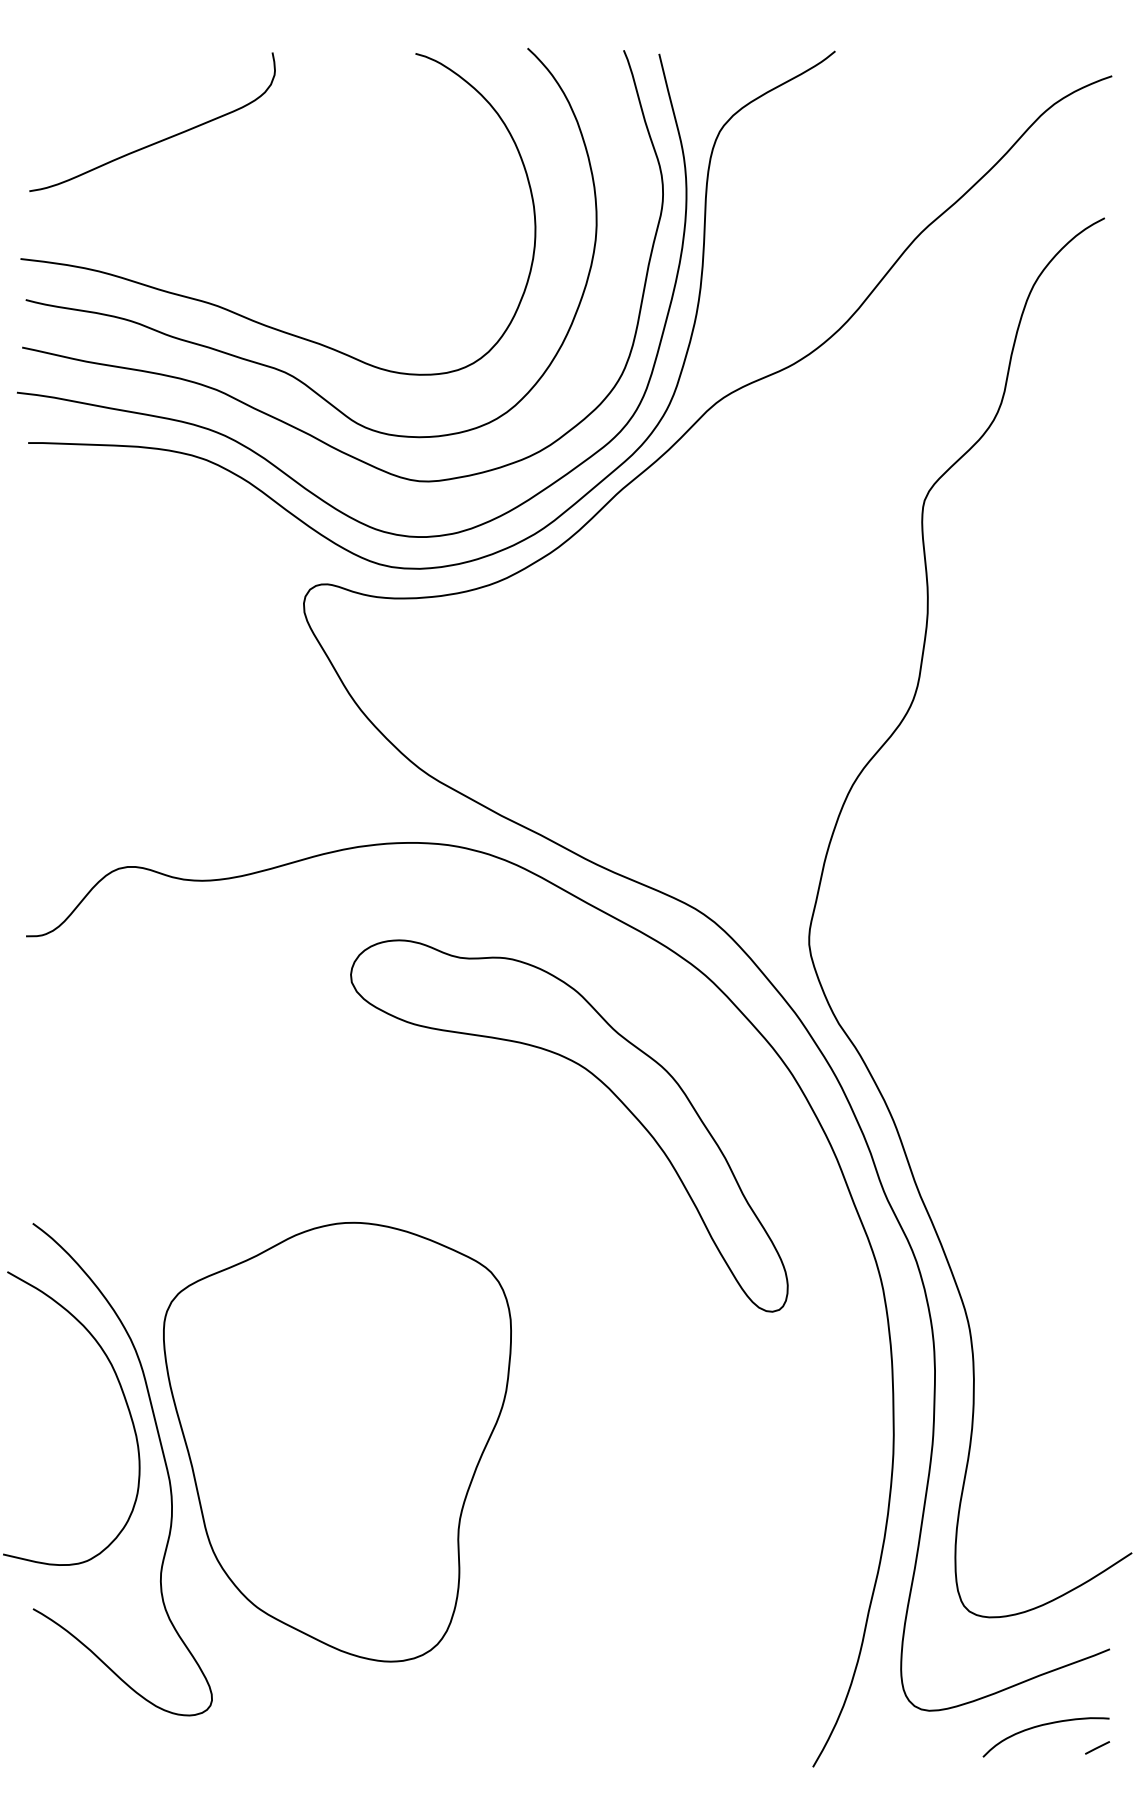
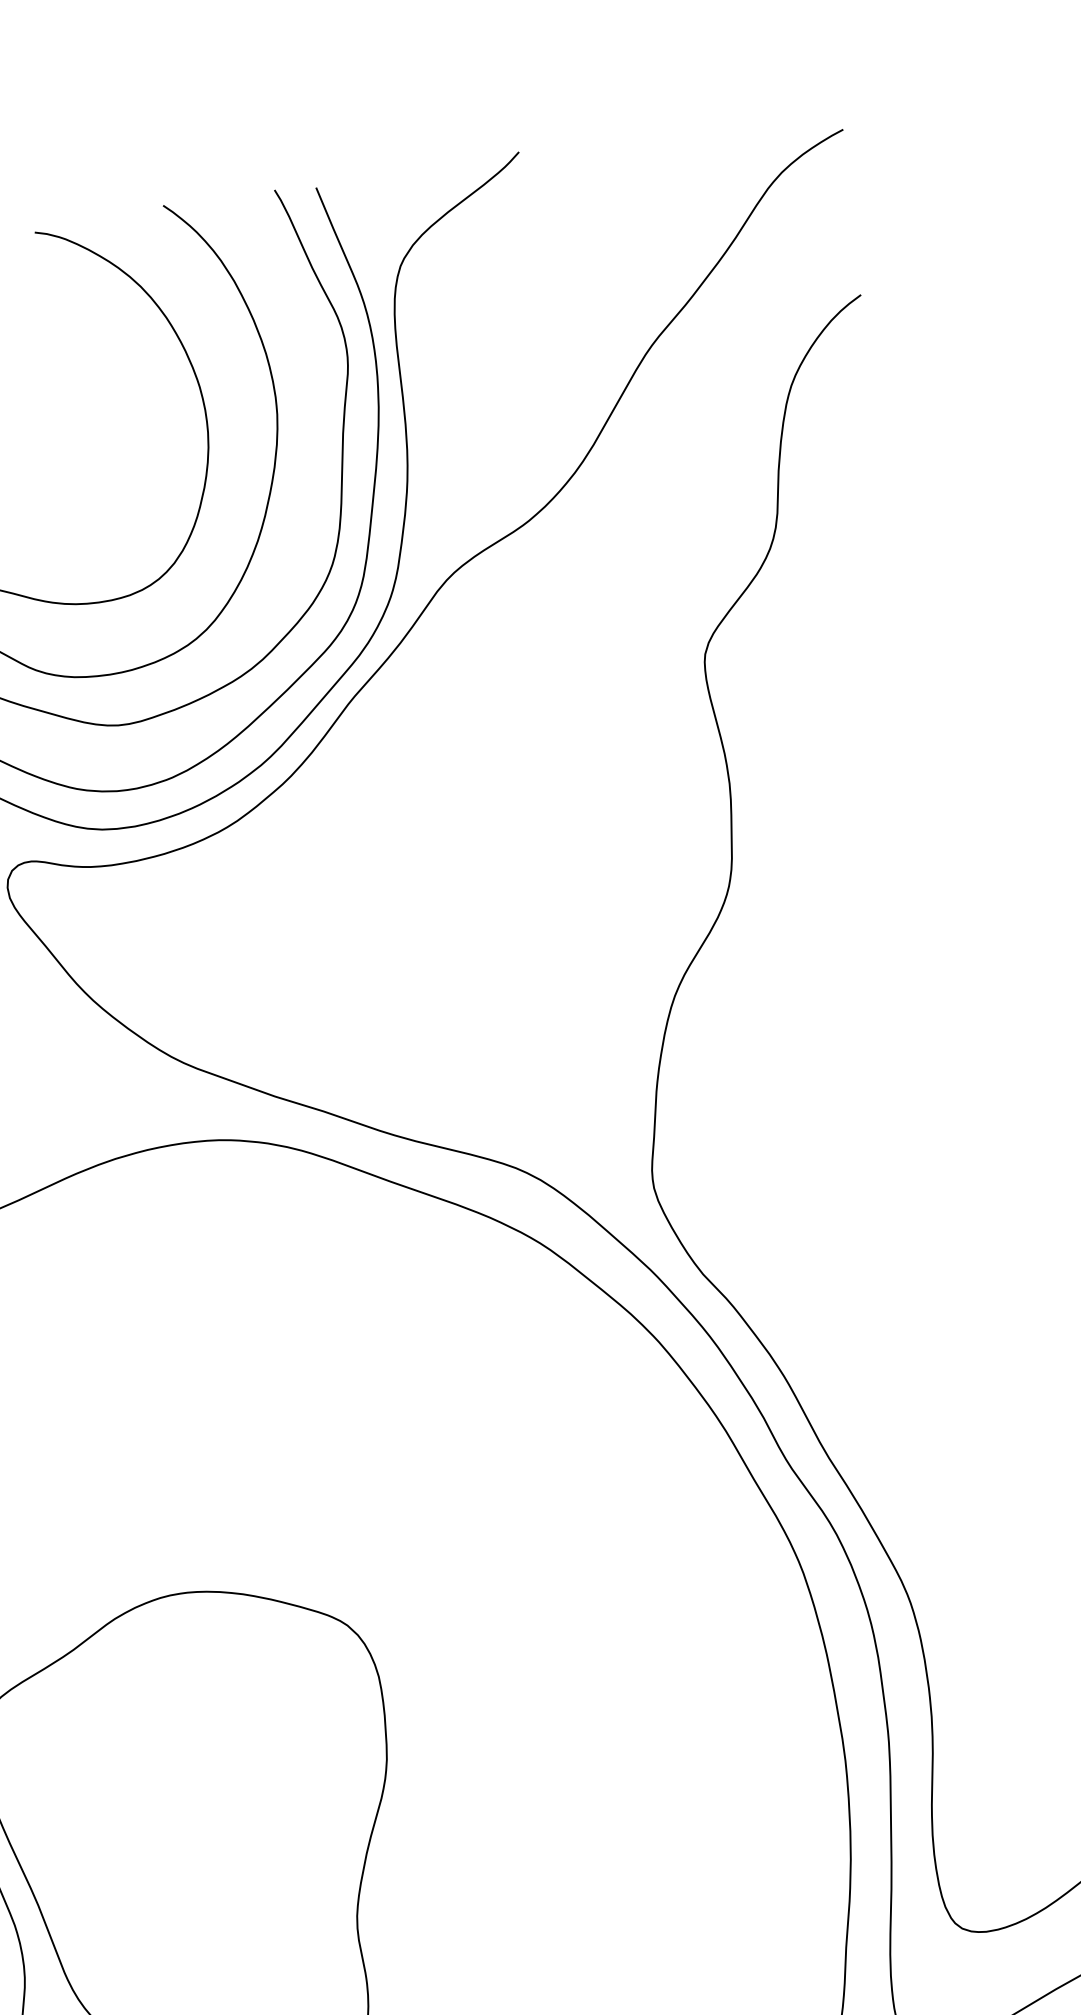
part: (606, 1087) -> (446, 1390), removed

